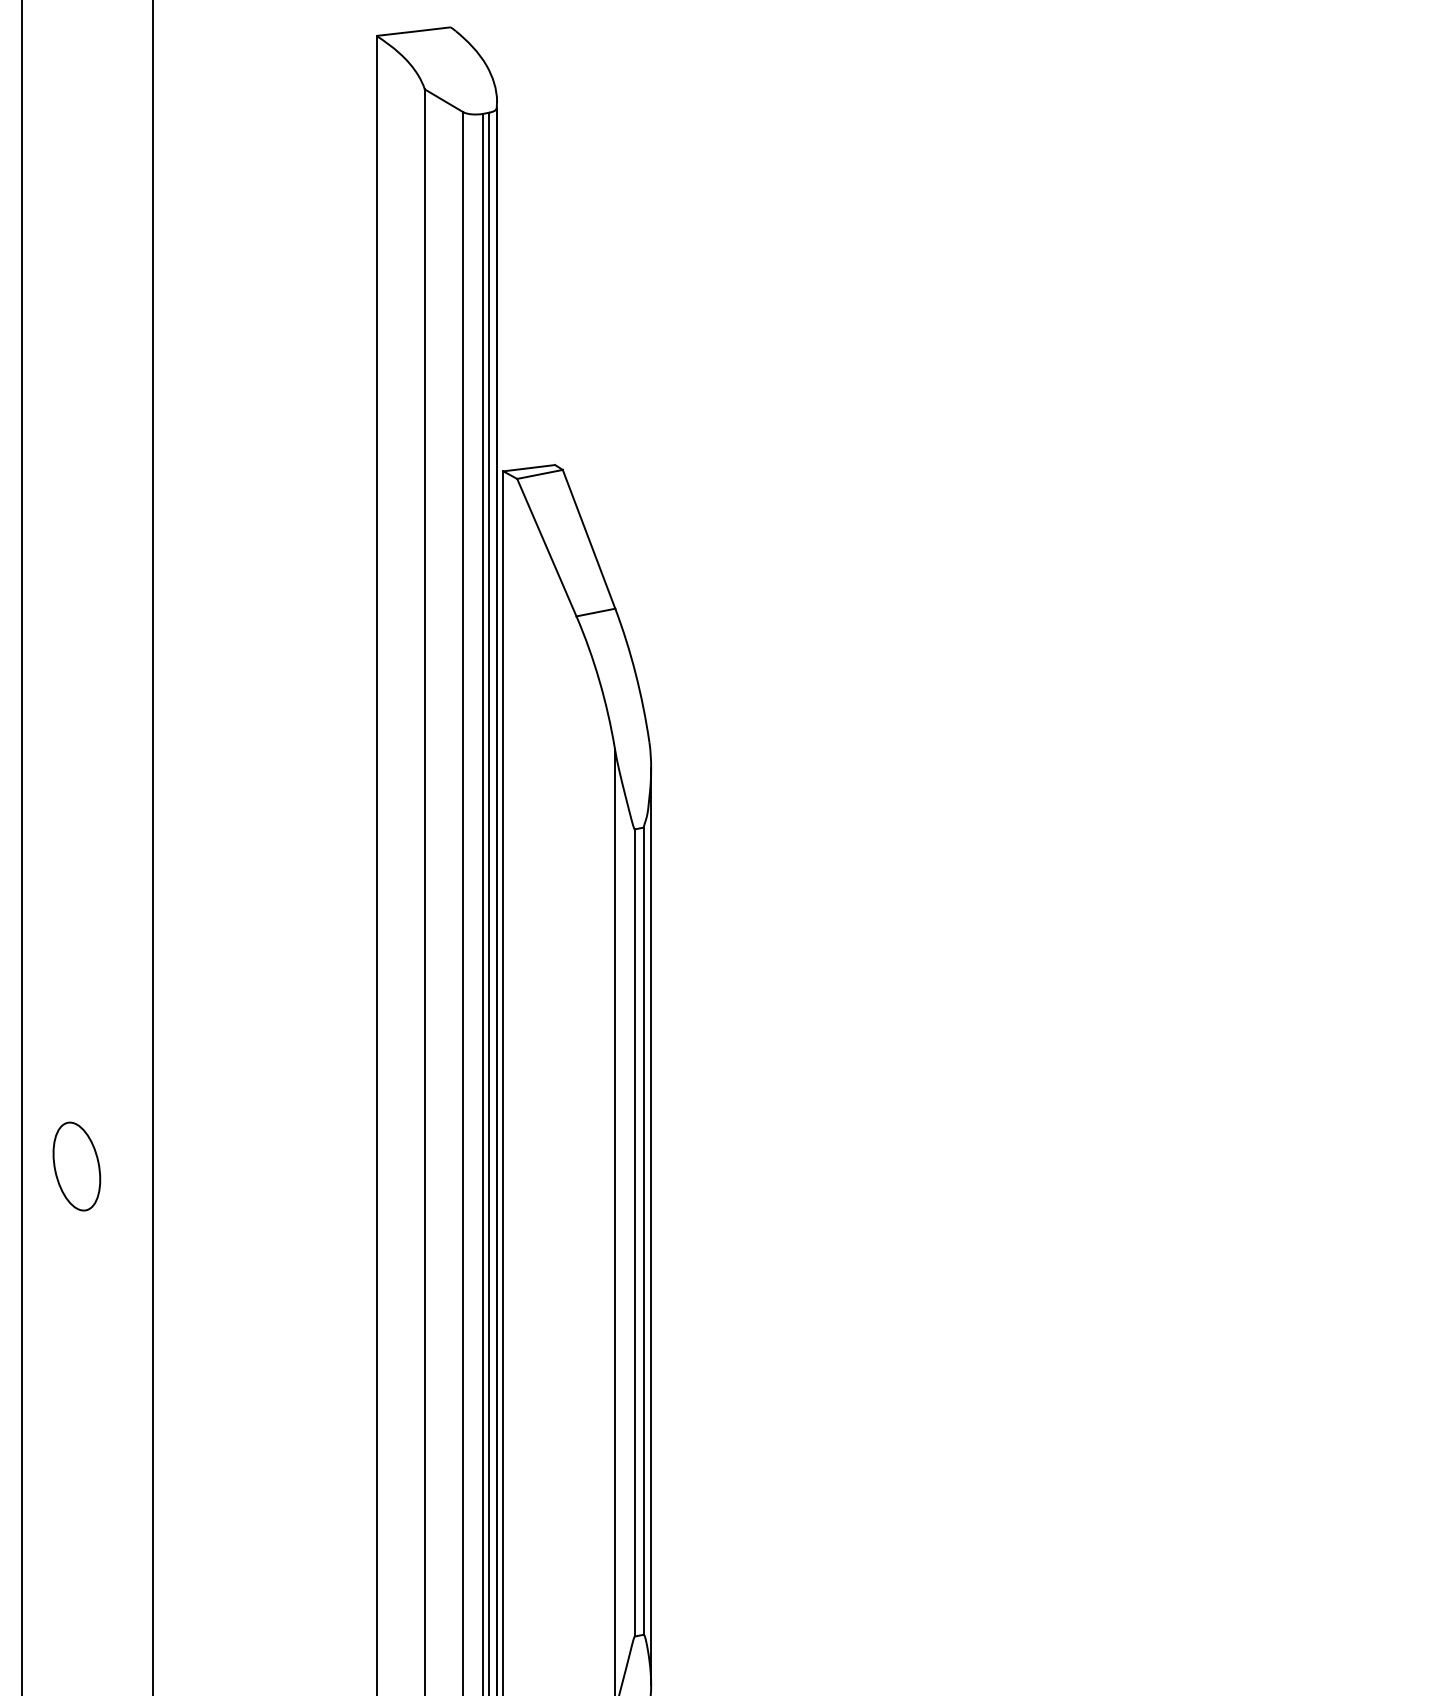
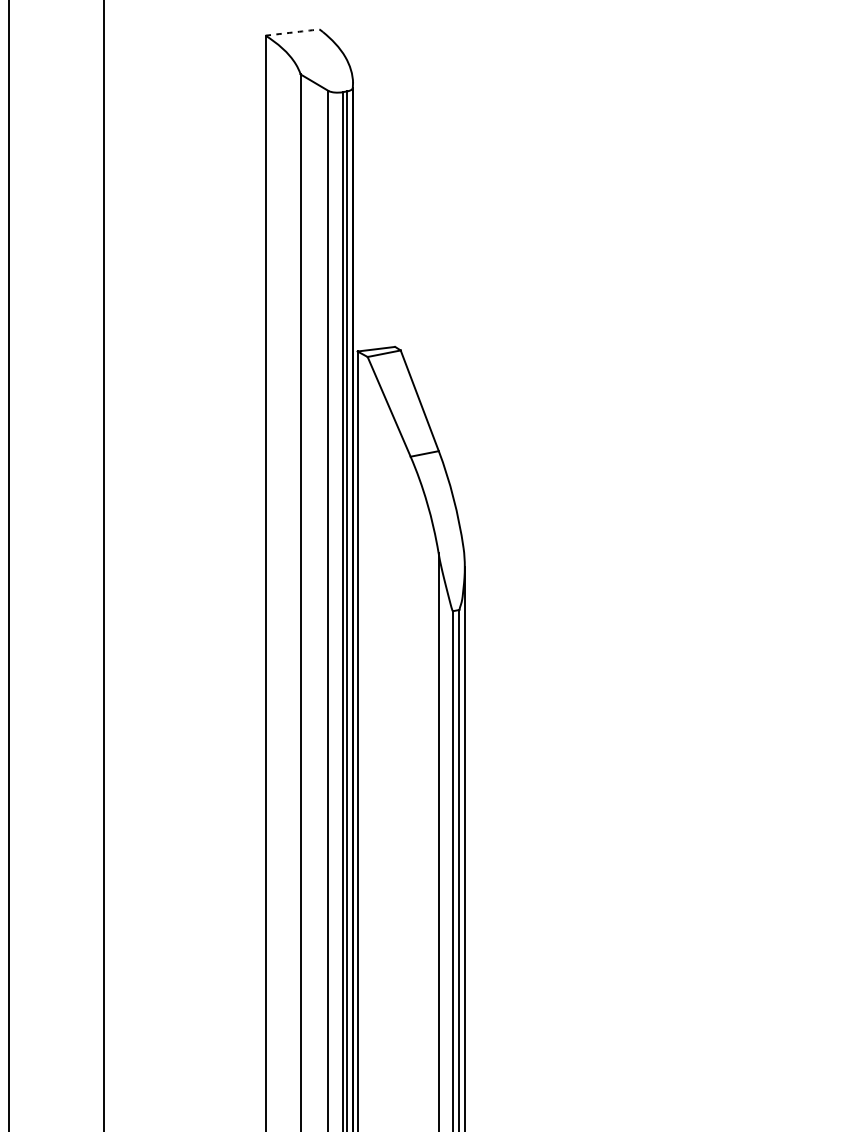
arc: (413, 31) -> (292, 32), solid -> dashed
part: (76, 1166) -> (47, 855), removed

